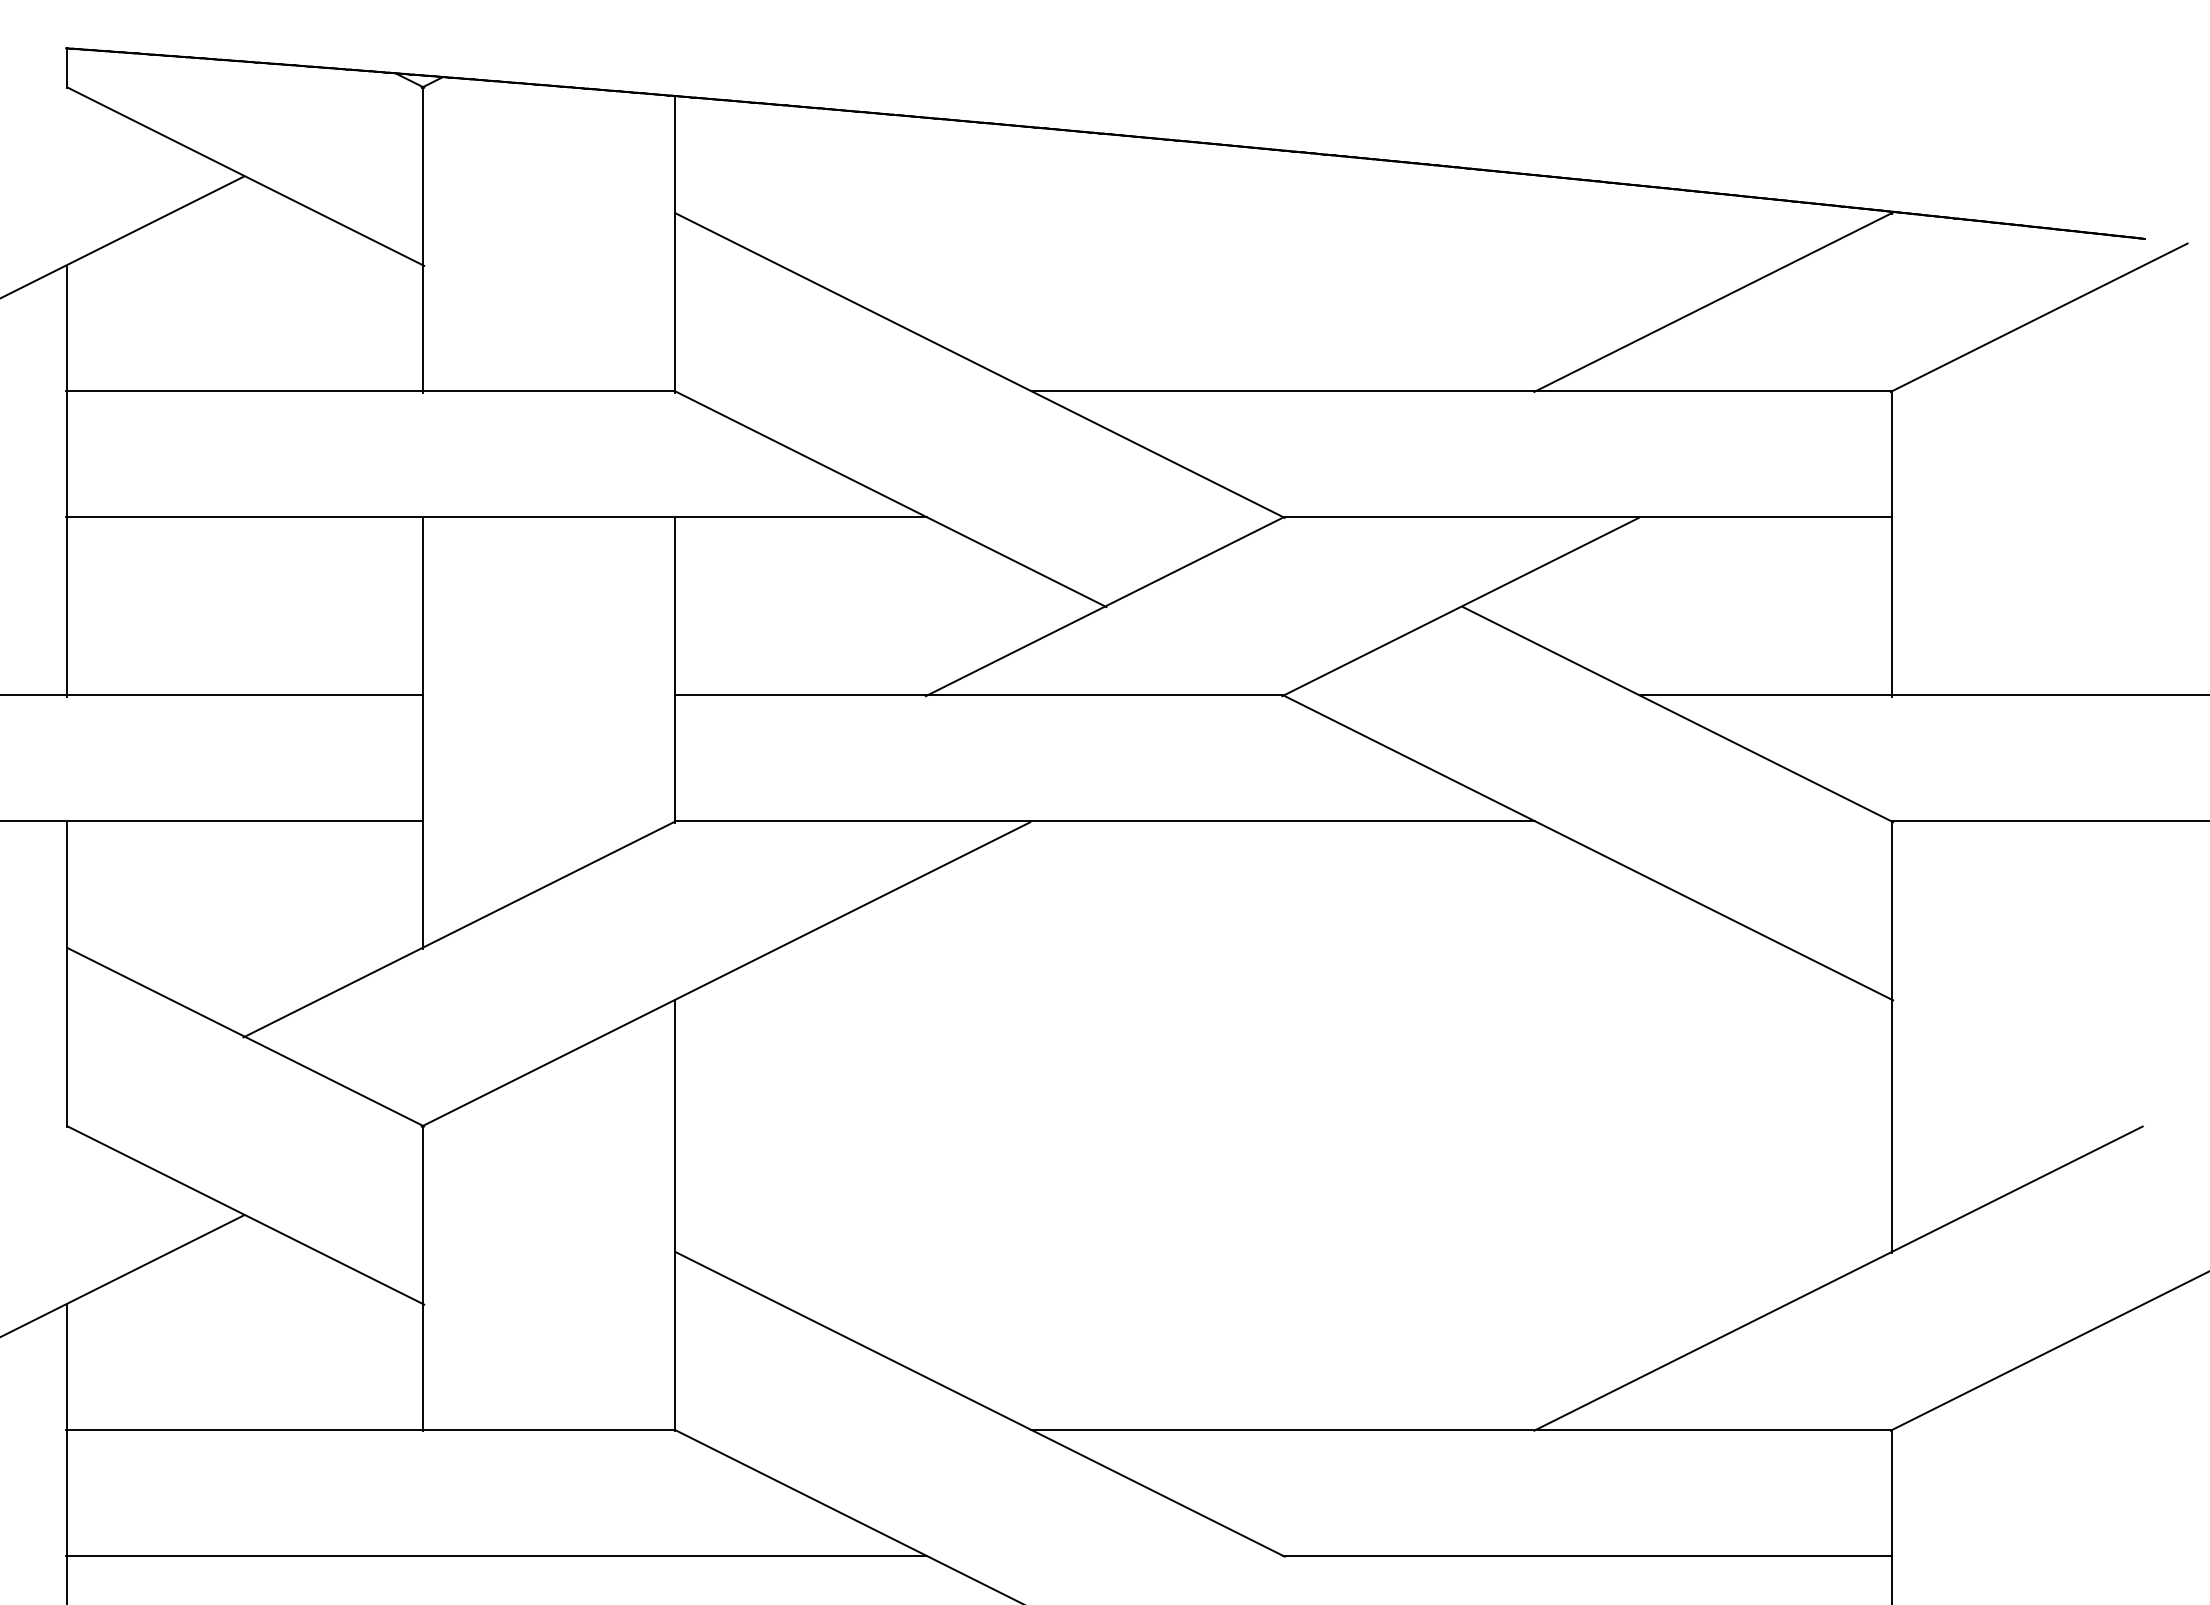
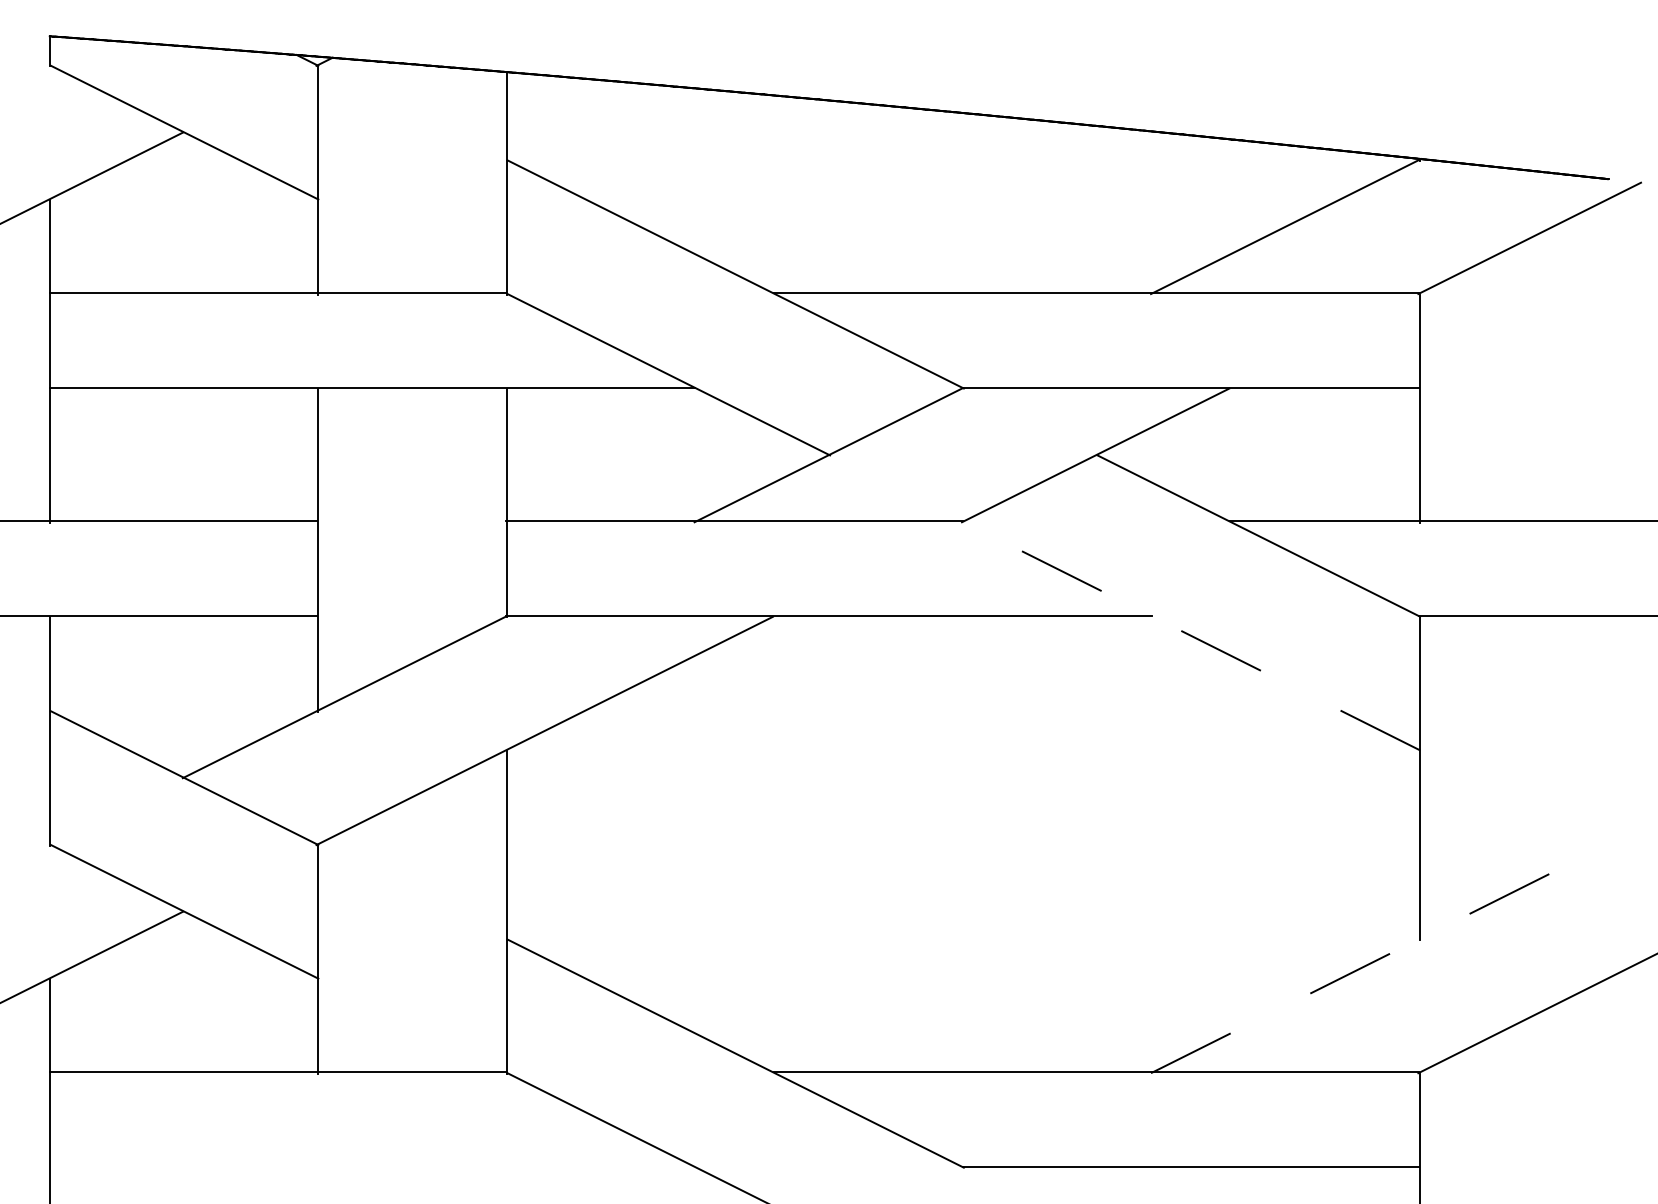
line: (1588, 848) -> (1191, 636), solid -> dashed
line: (1838, 1278) -> (1379, 959), solid -> dashed
line: (496, 1555) -> (372, 1166), removed

